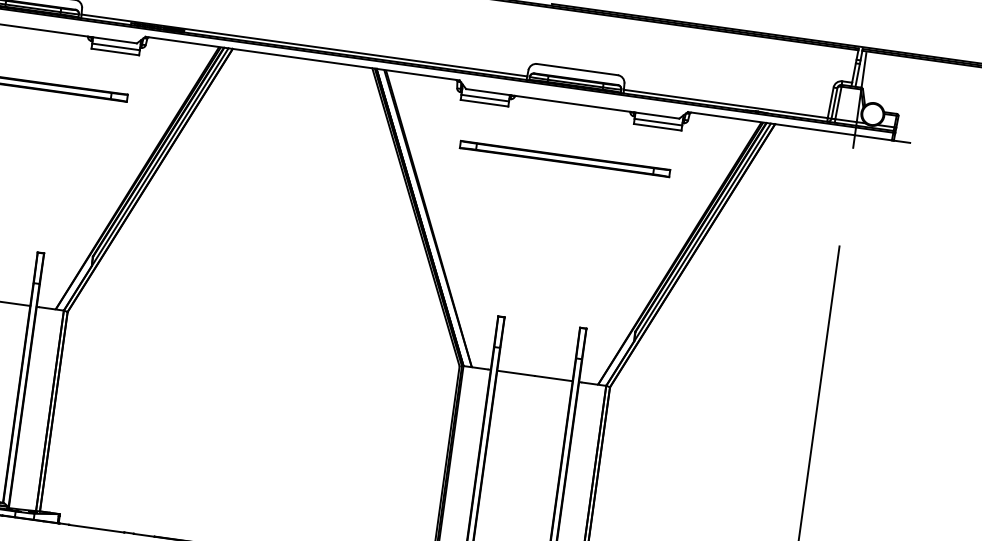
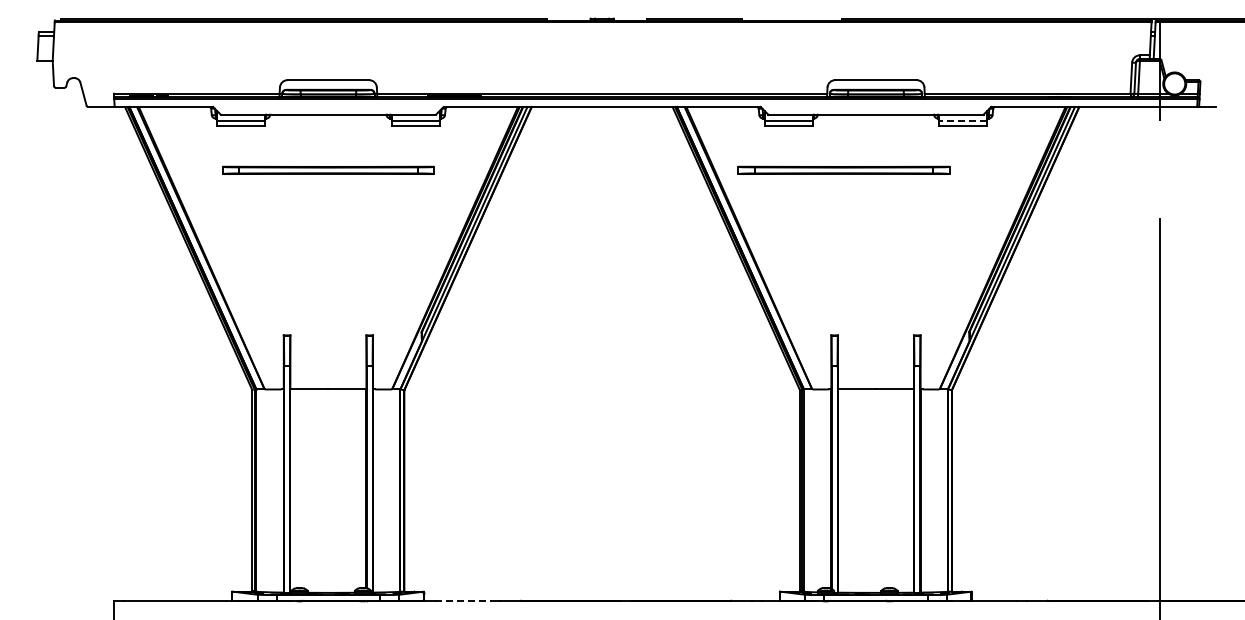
line: (657, 122) -> (962, 121), solid -> dashed
part: (564, 158) -> (843, 169), moved
line: (96, 529) -> (462, 601), solid -> dashed

